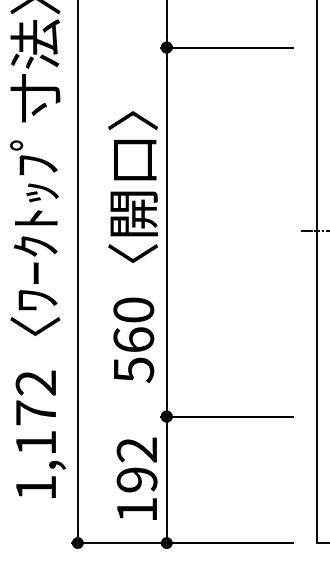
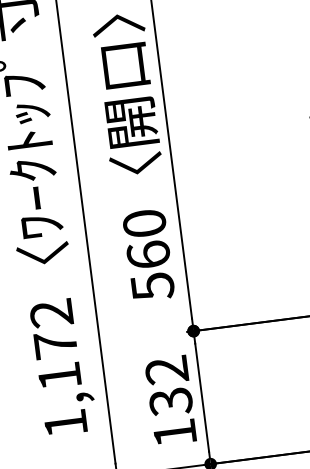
text: (136, 479) -> (170, 401), 192 -> 132

